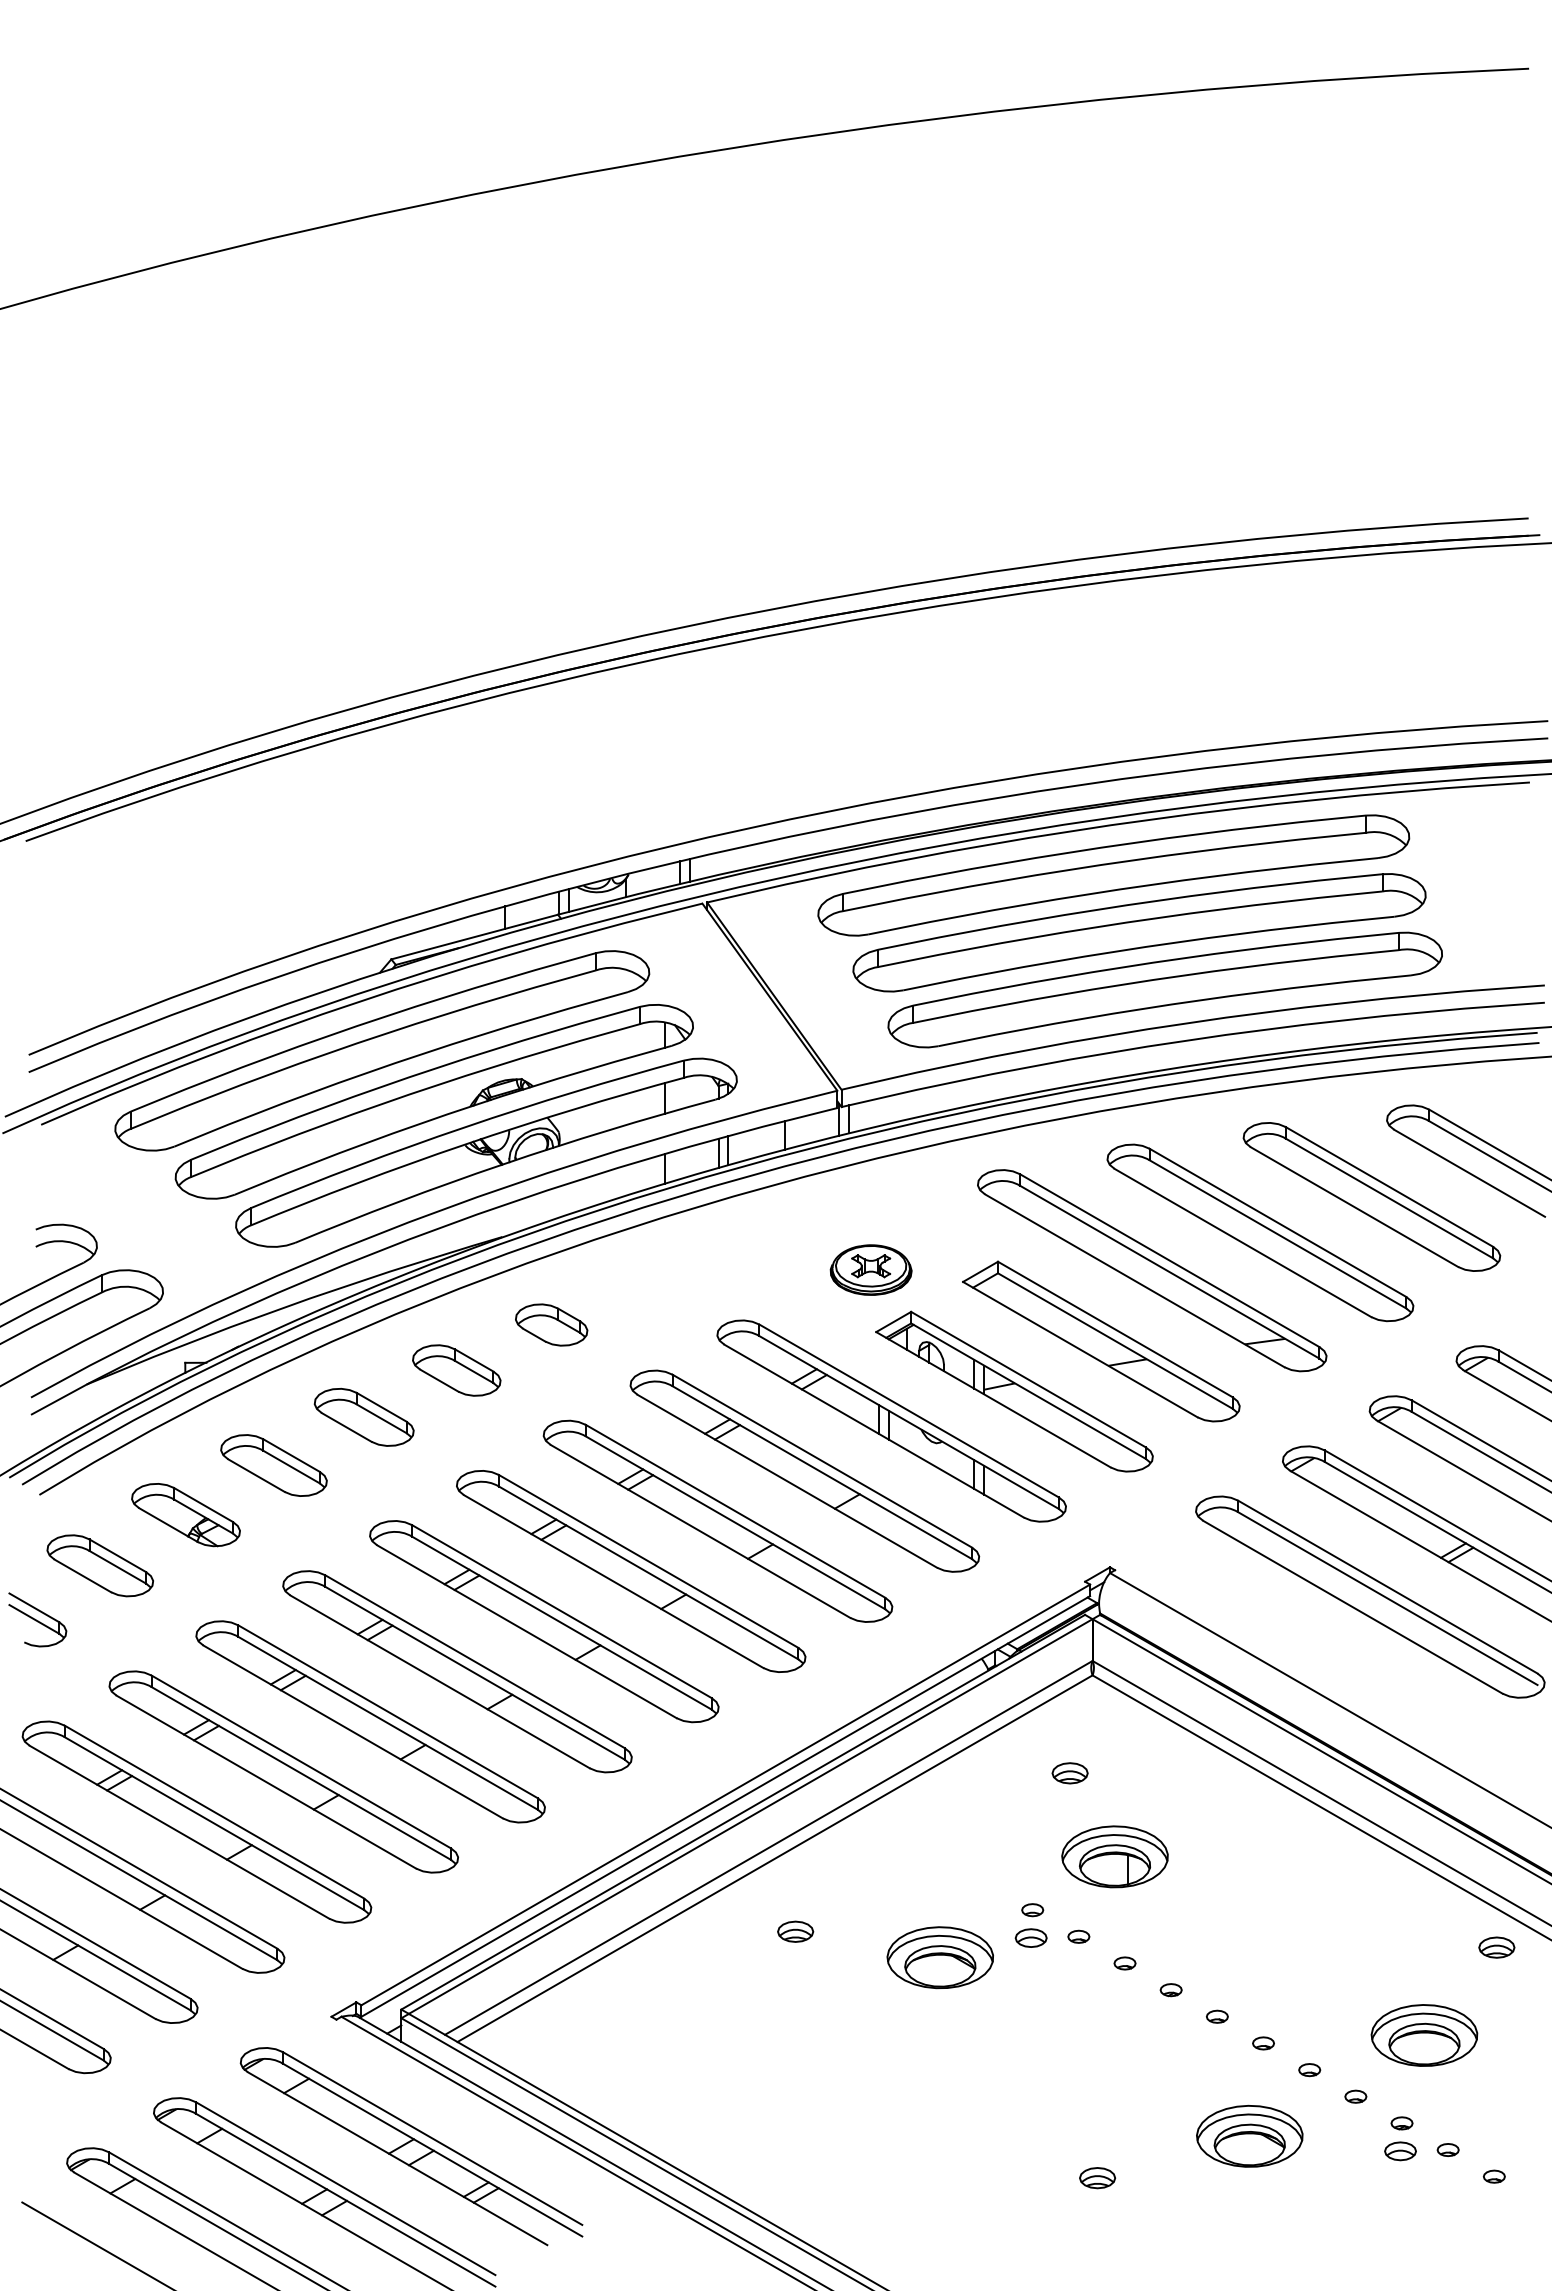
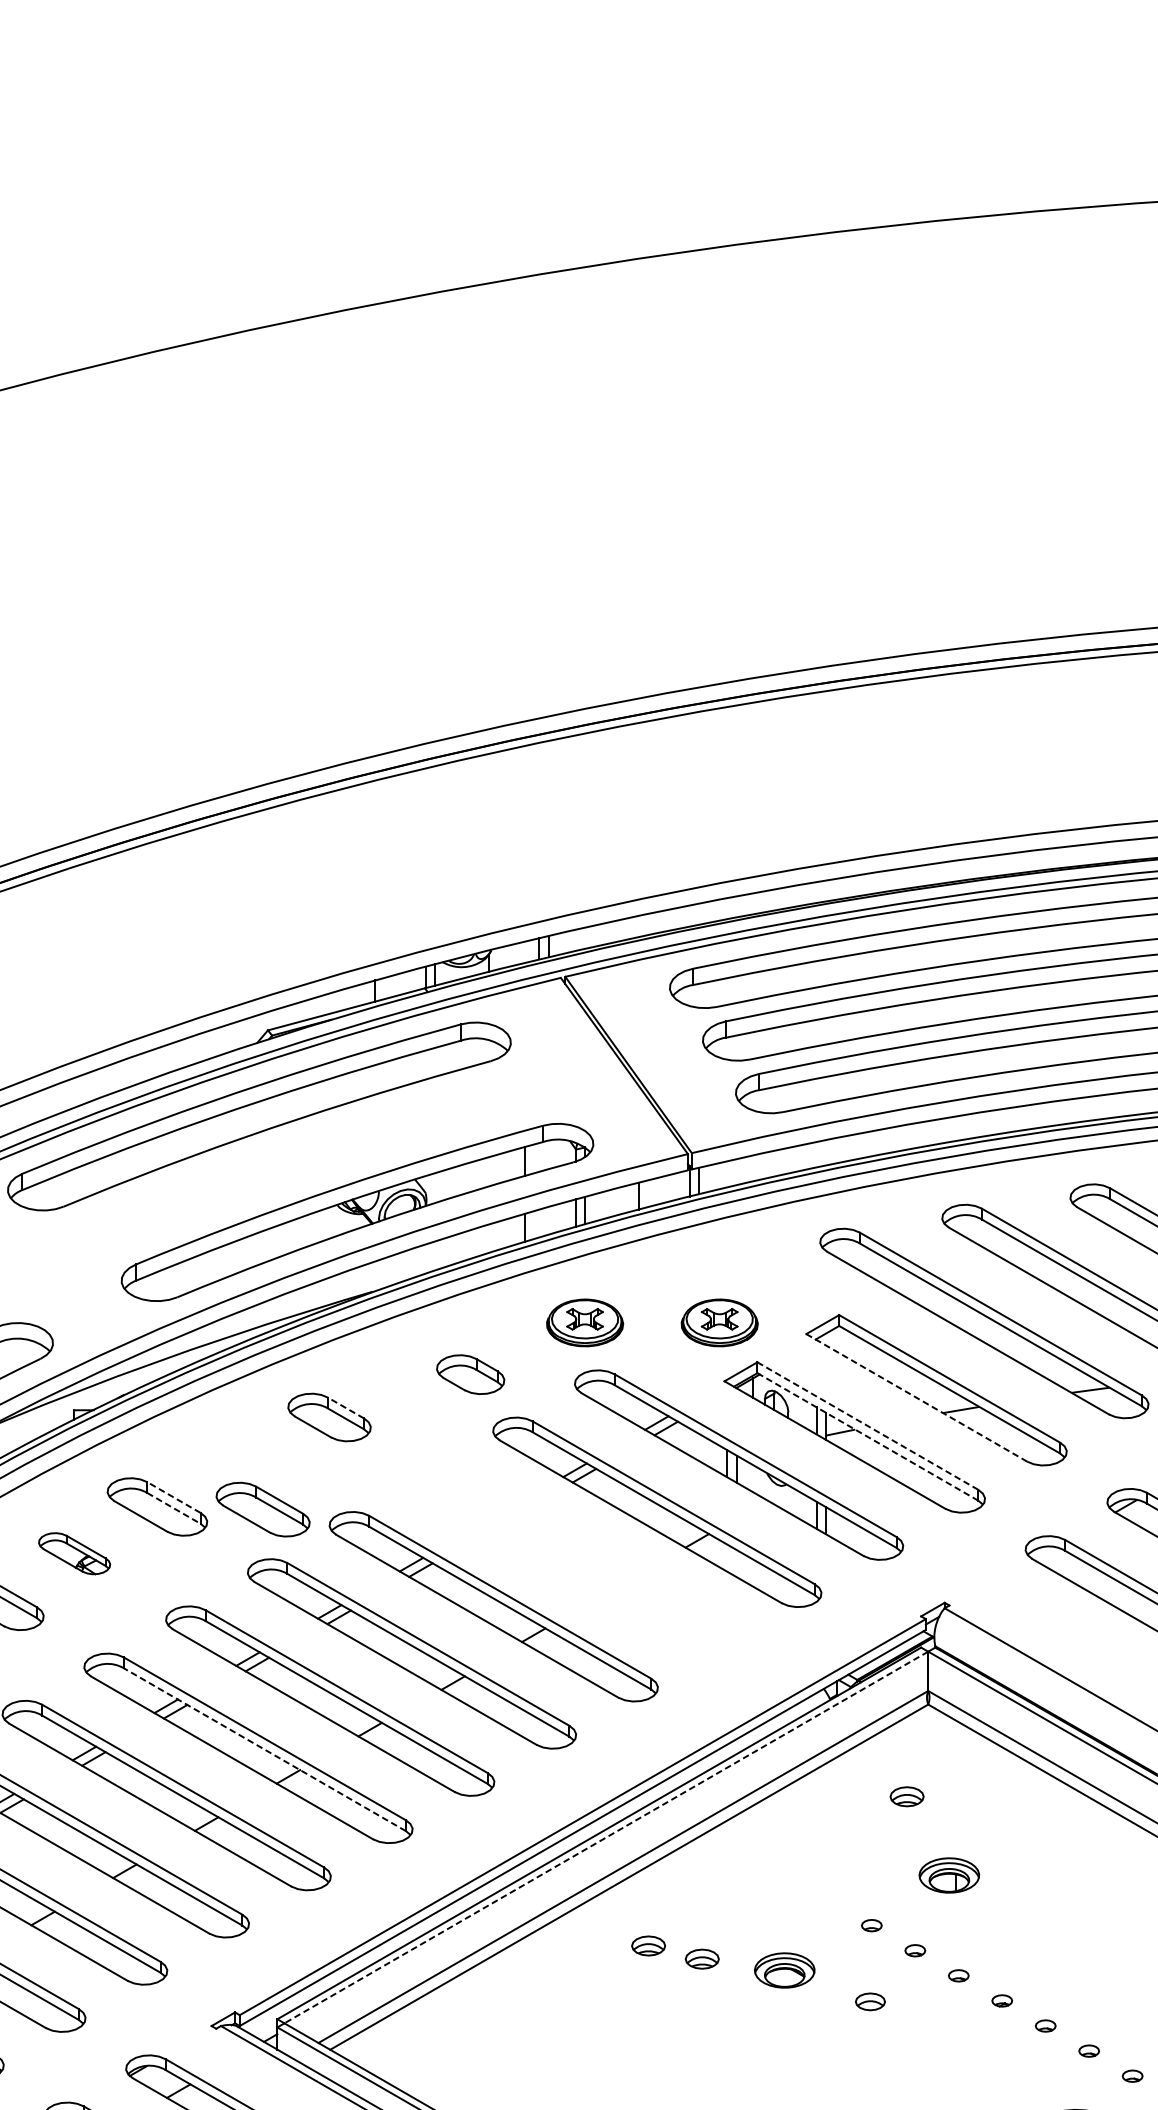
part: (433, 1101) -> (307, 1164), removed
part: (727, 1269) -> (584, 1322), added
part: (551, 1324) -> (470, 1374), moved
line: (1080, 1349) -> (916, 1397), solid -> dashed
line: (473, 1360) -> (345, 1408), solid -> dashed
line: (1028, 1379) -> (867, 1425), solid -> dashed
line: (1028, 1391) -> (867, 1437), solid -> dashed
part: (363, 1416) -> (262, 1508), moved
line: (291, 1455) -> (173, 1497), solid -> dashed
line: (291, 1467) -> (173, 1508), solid -> dashed
part: (185, 1515) -> (74, 1554), size x0.7
part: (717, 1520) -> (575, 1558), removed
line: (388, 1723) -> (265, 1749), solid -> dashed
line: (750, 1816) -> (606, 1837), solid -> dashed
part: (1114, 1856) -> (948, 1875), size x0.6
part: (1030, 1937) -> (869, 2001), moved
part: (852, 1945) -> (702, 1958), added
part: (939, 1957) -> (784, 1970), size x0.6

